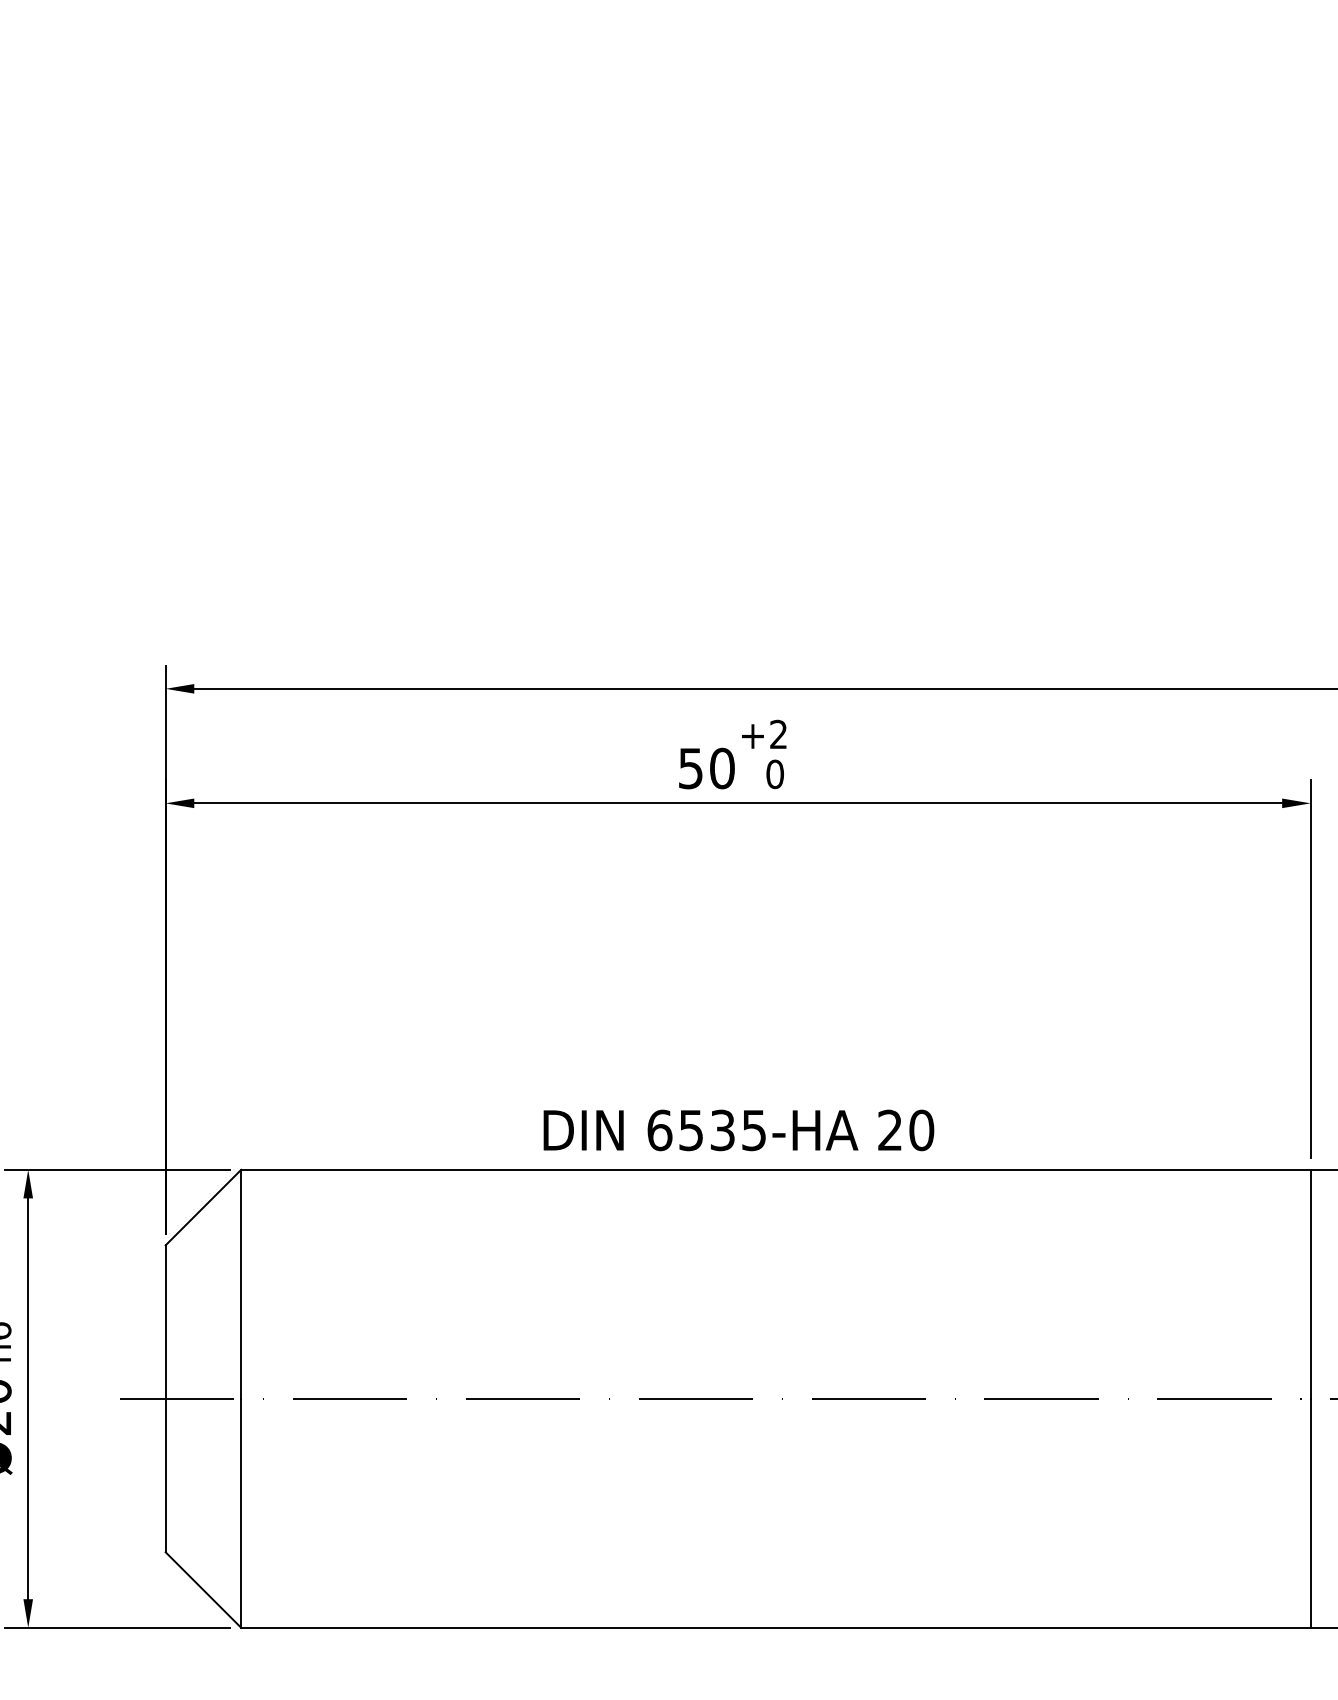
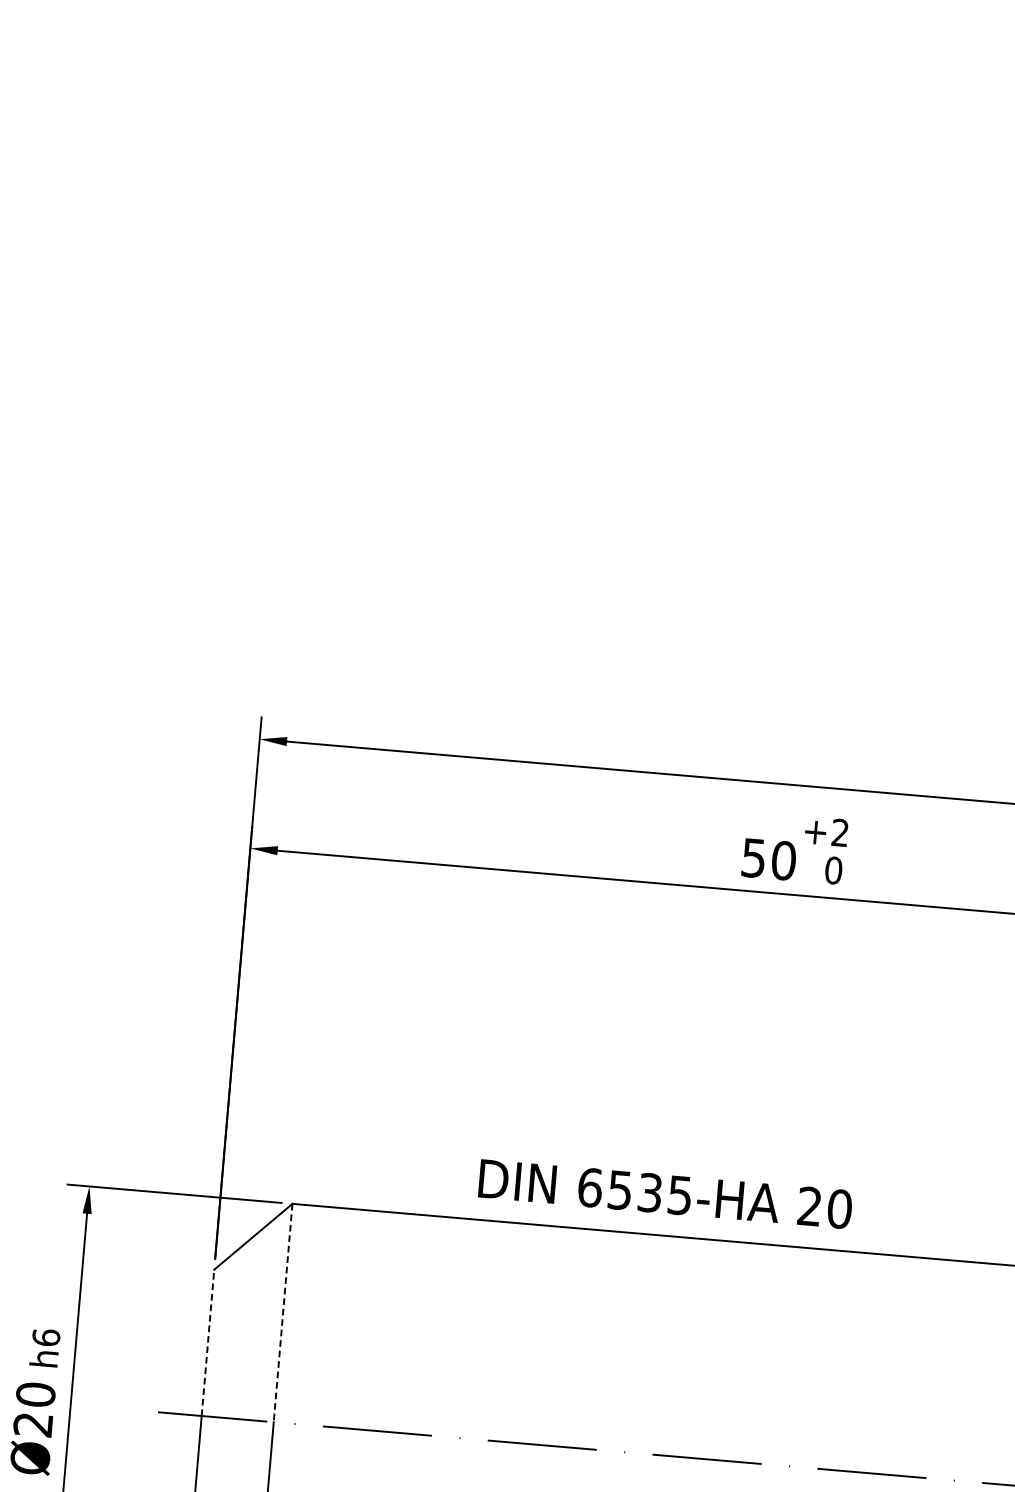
text: (738, 1130) -> (665, 1194), moved
line: (241, 1284) -> (283, 1313), solid -> dashed
line: (165, 1322) -> (207, 1343), solid -> dashed

